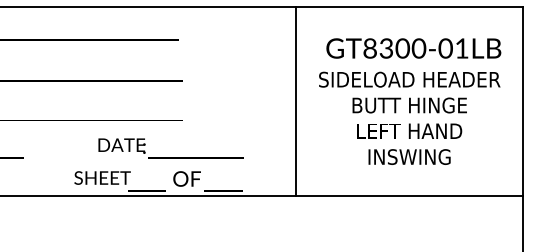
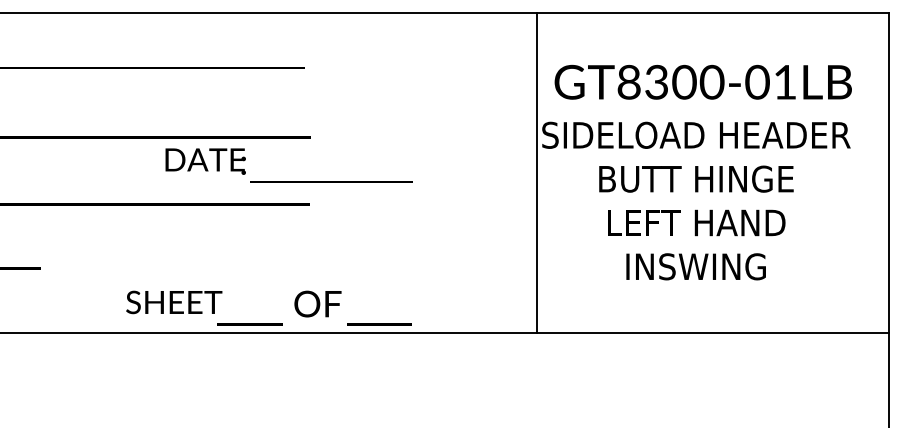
line: (296, 101) -> (537, 172), moved
text: (170, 148) -> (288, 165), moved

